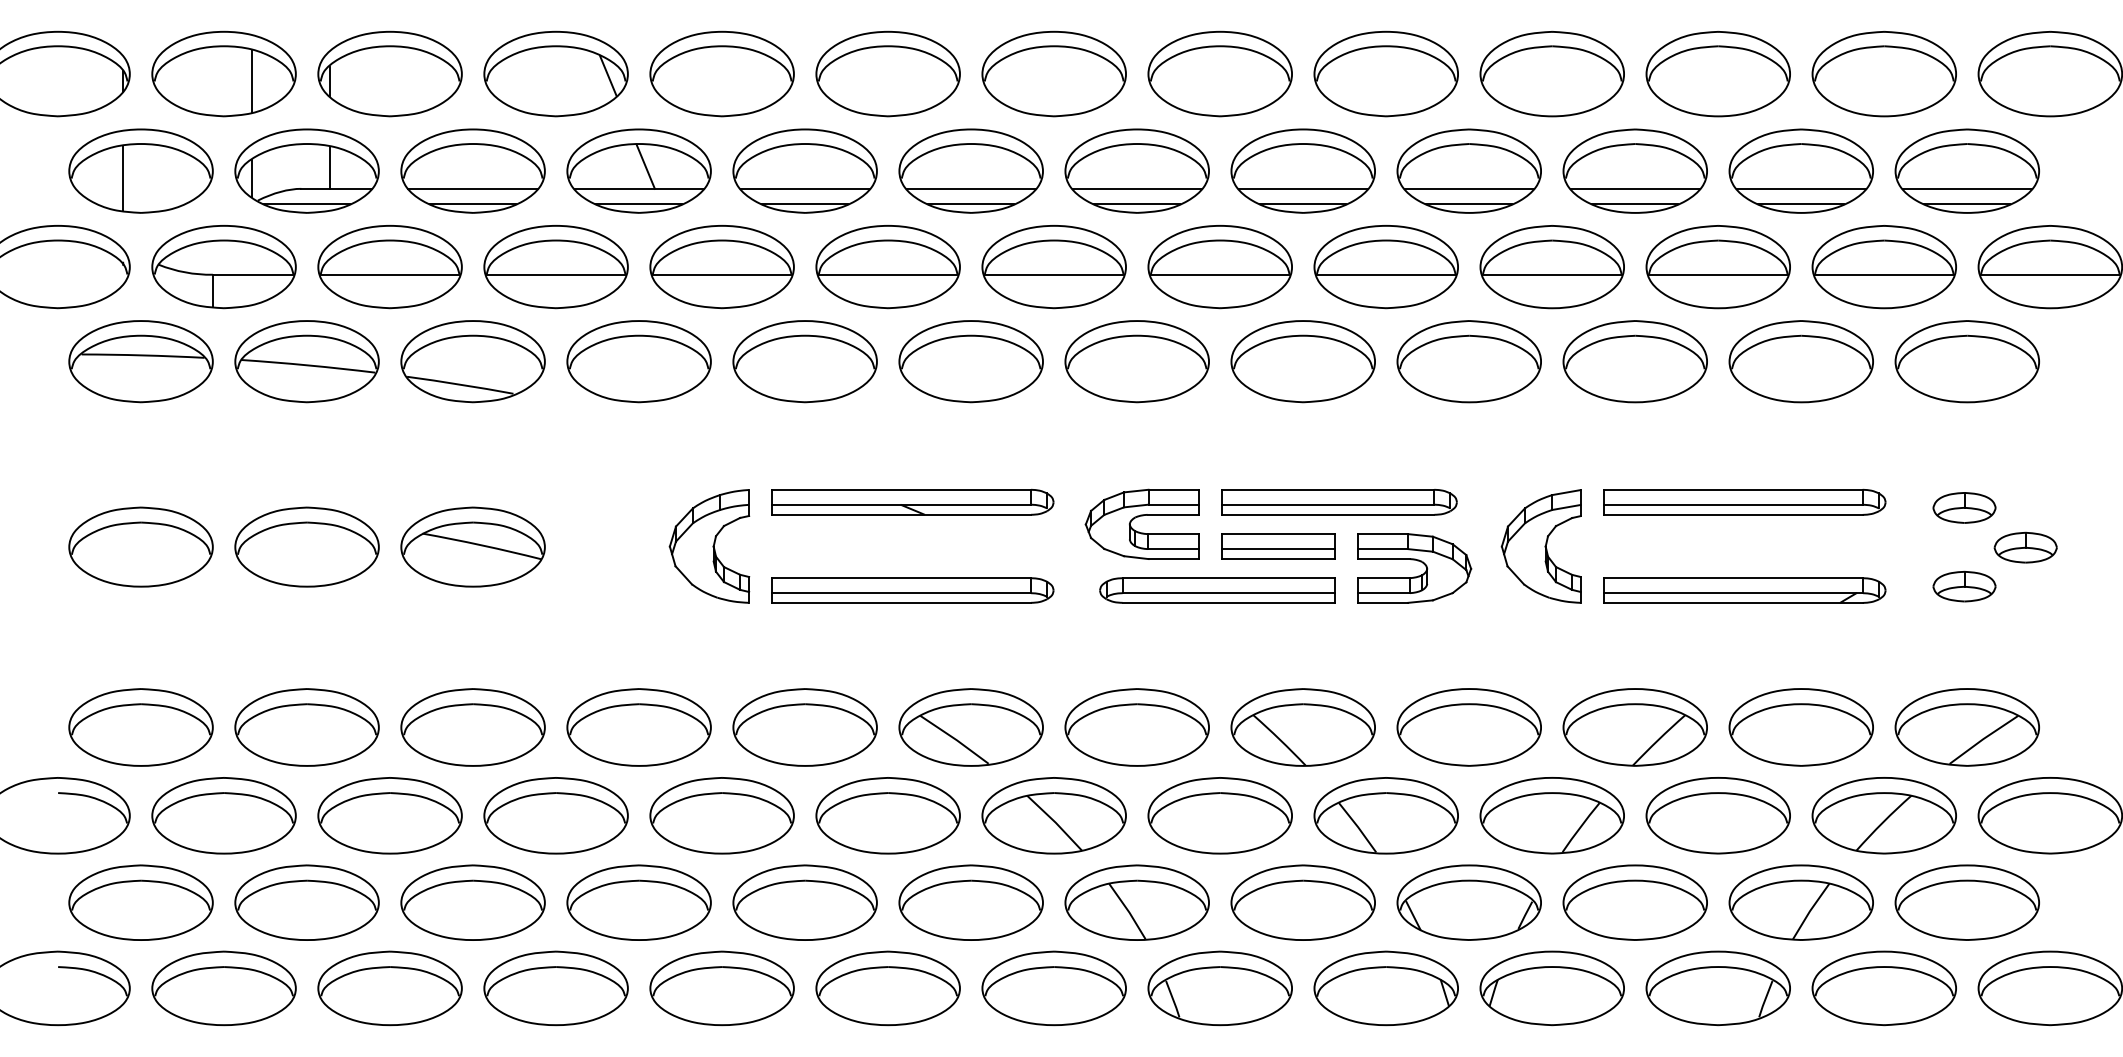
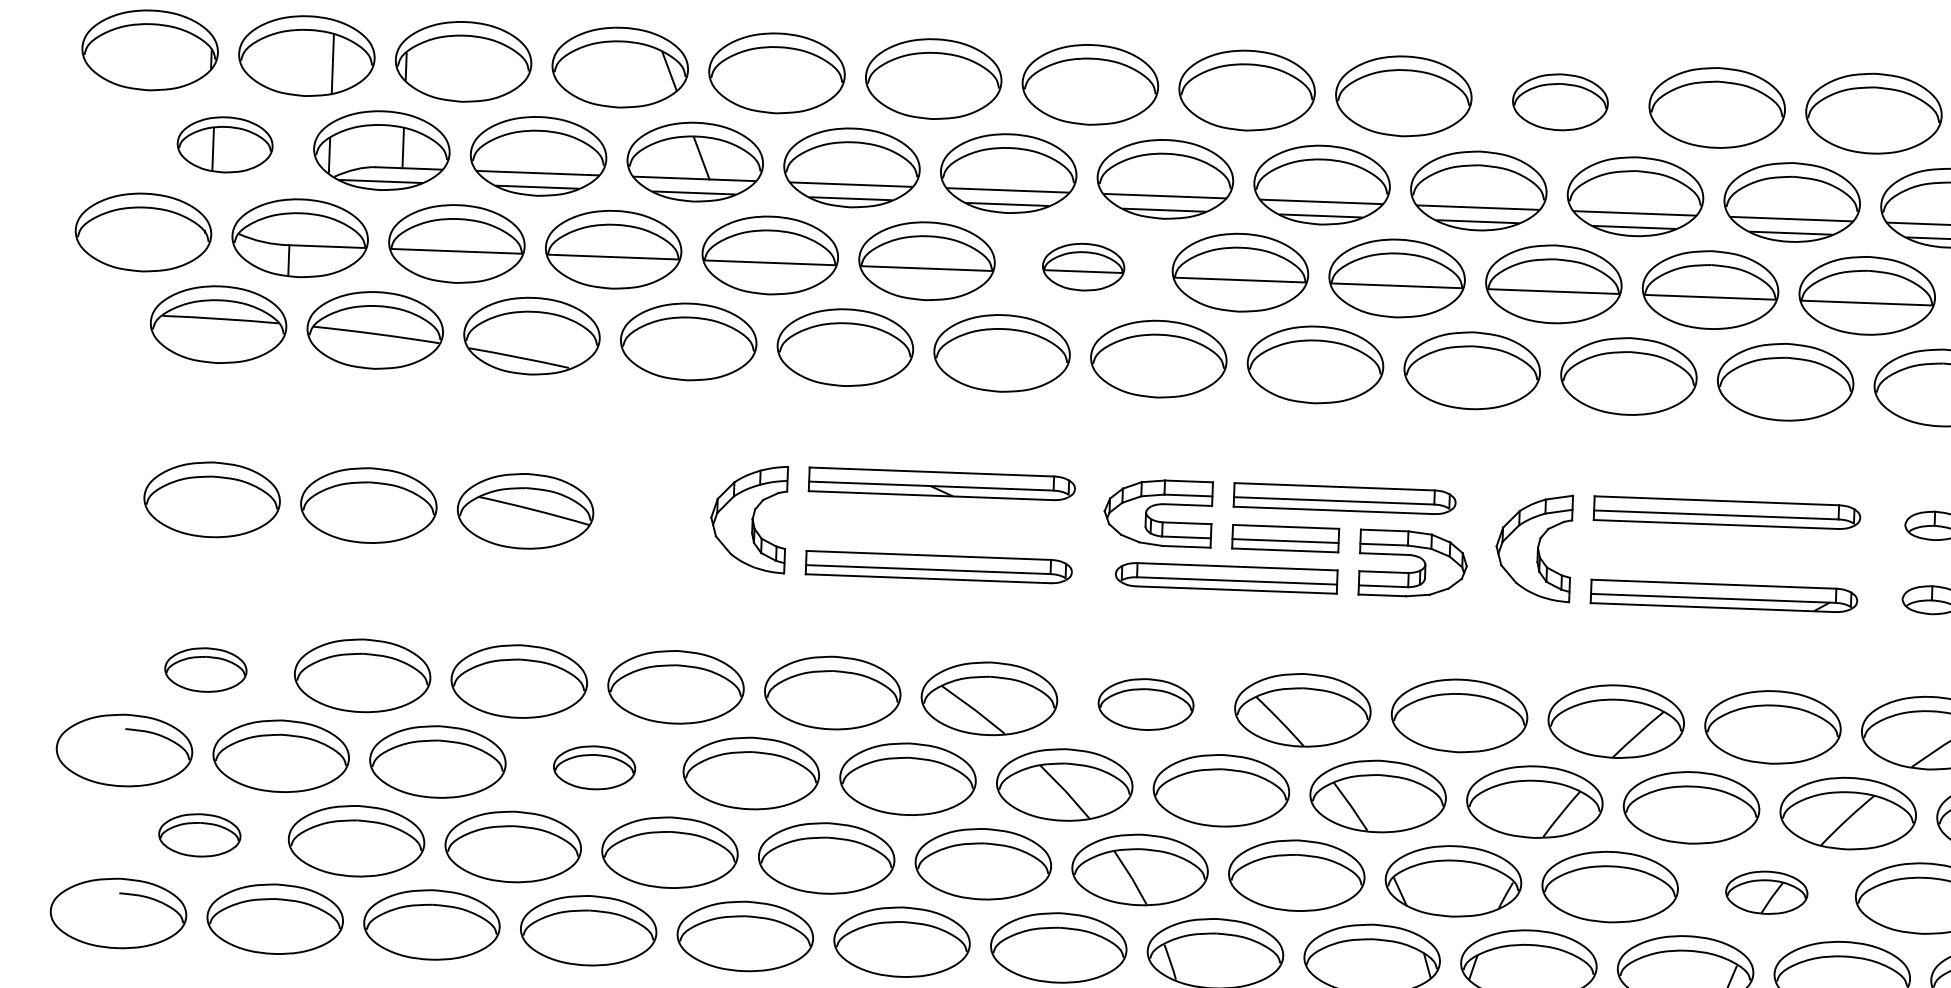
part: (1551, 74) -> (1559, 102), size x0.7
part: (140, 170) -> (224, 144), size x0.7
part: (1053, 267) -> (1083, 267), size x0.6
part: (140, 727) -> (205, 670), size x0.6
part: (1136, 727) -> (1145, 704), size x0.7
part: (555, 815) -> (594, 767), size x0.6
part: (140, 902) -> (199, 835), size x0.6
part: (1800, 902) -> (1766, 892), size x0.6

